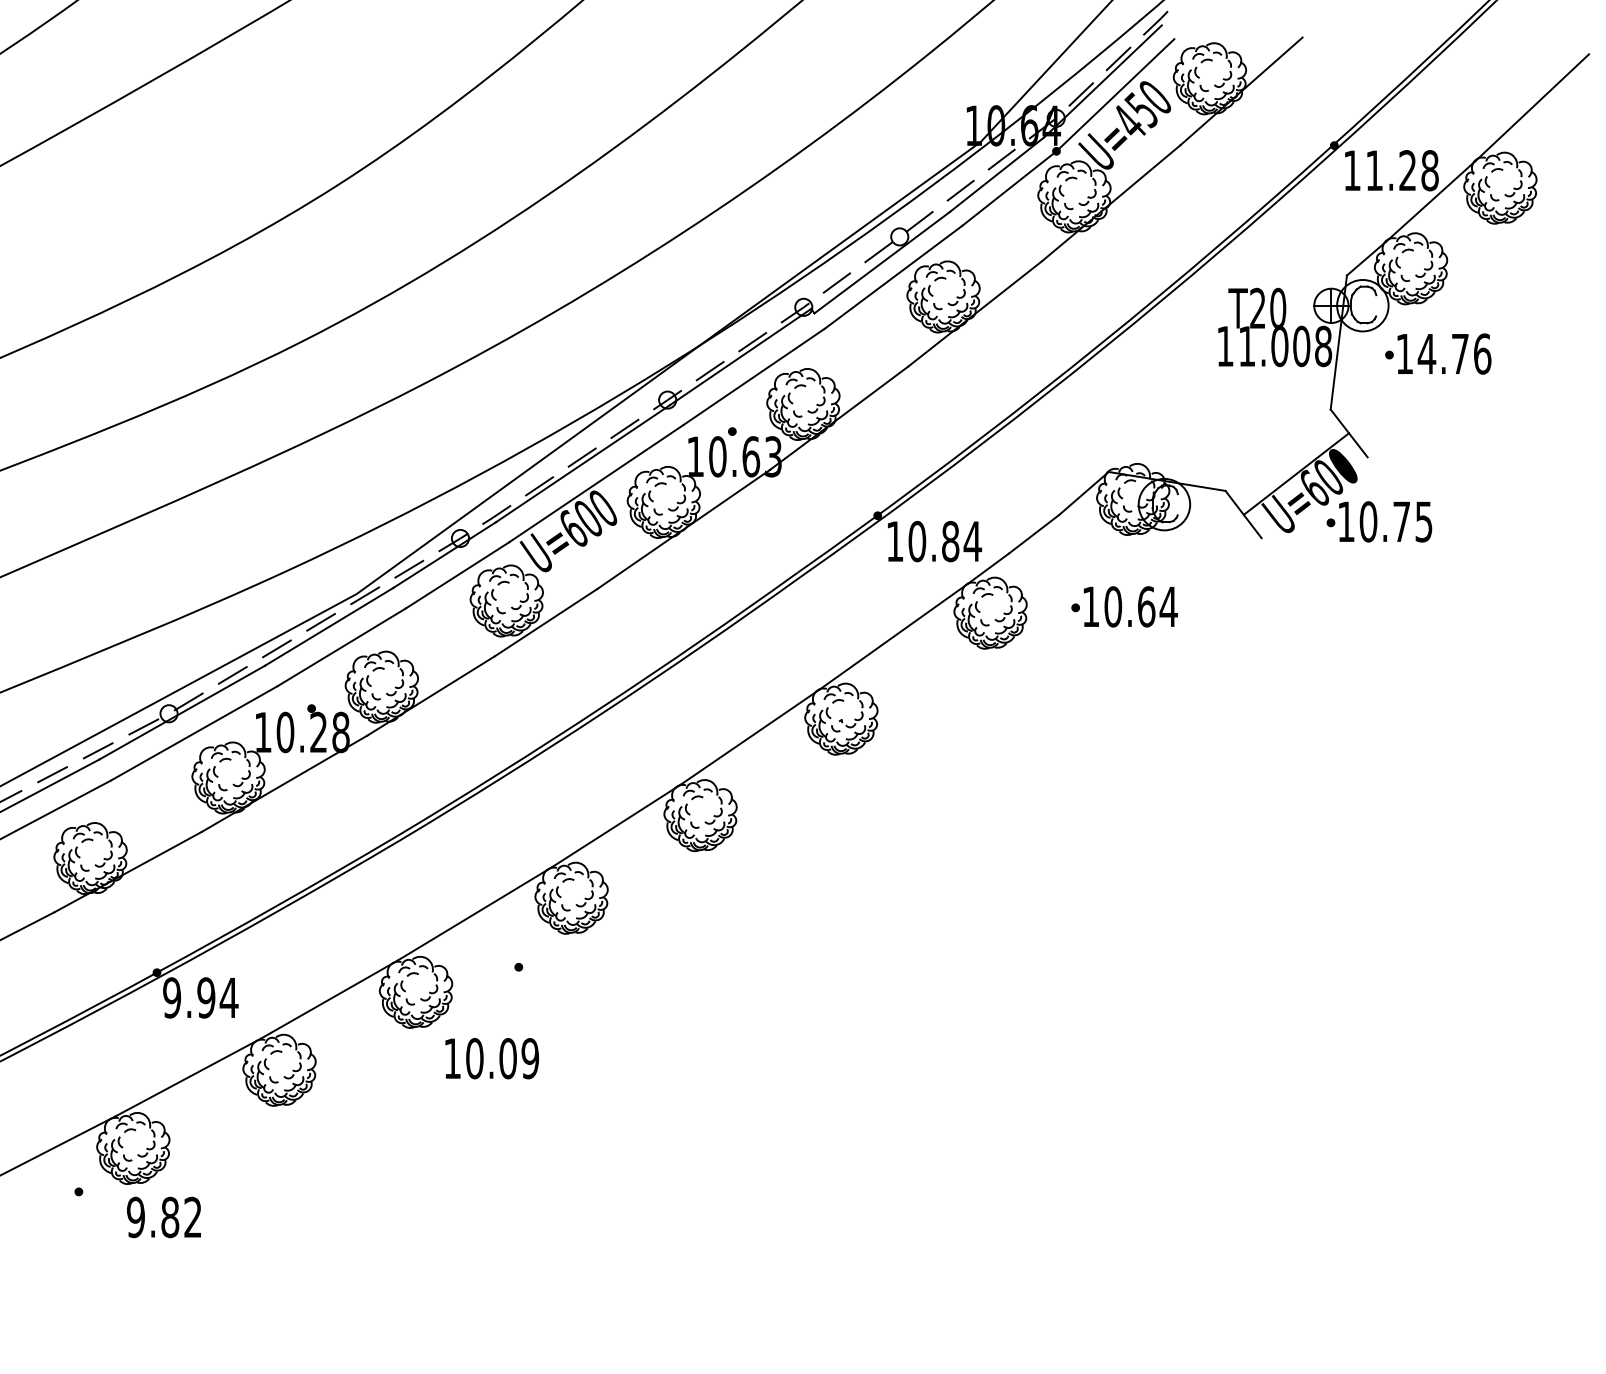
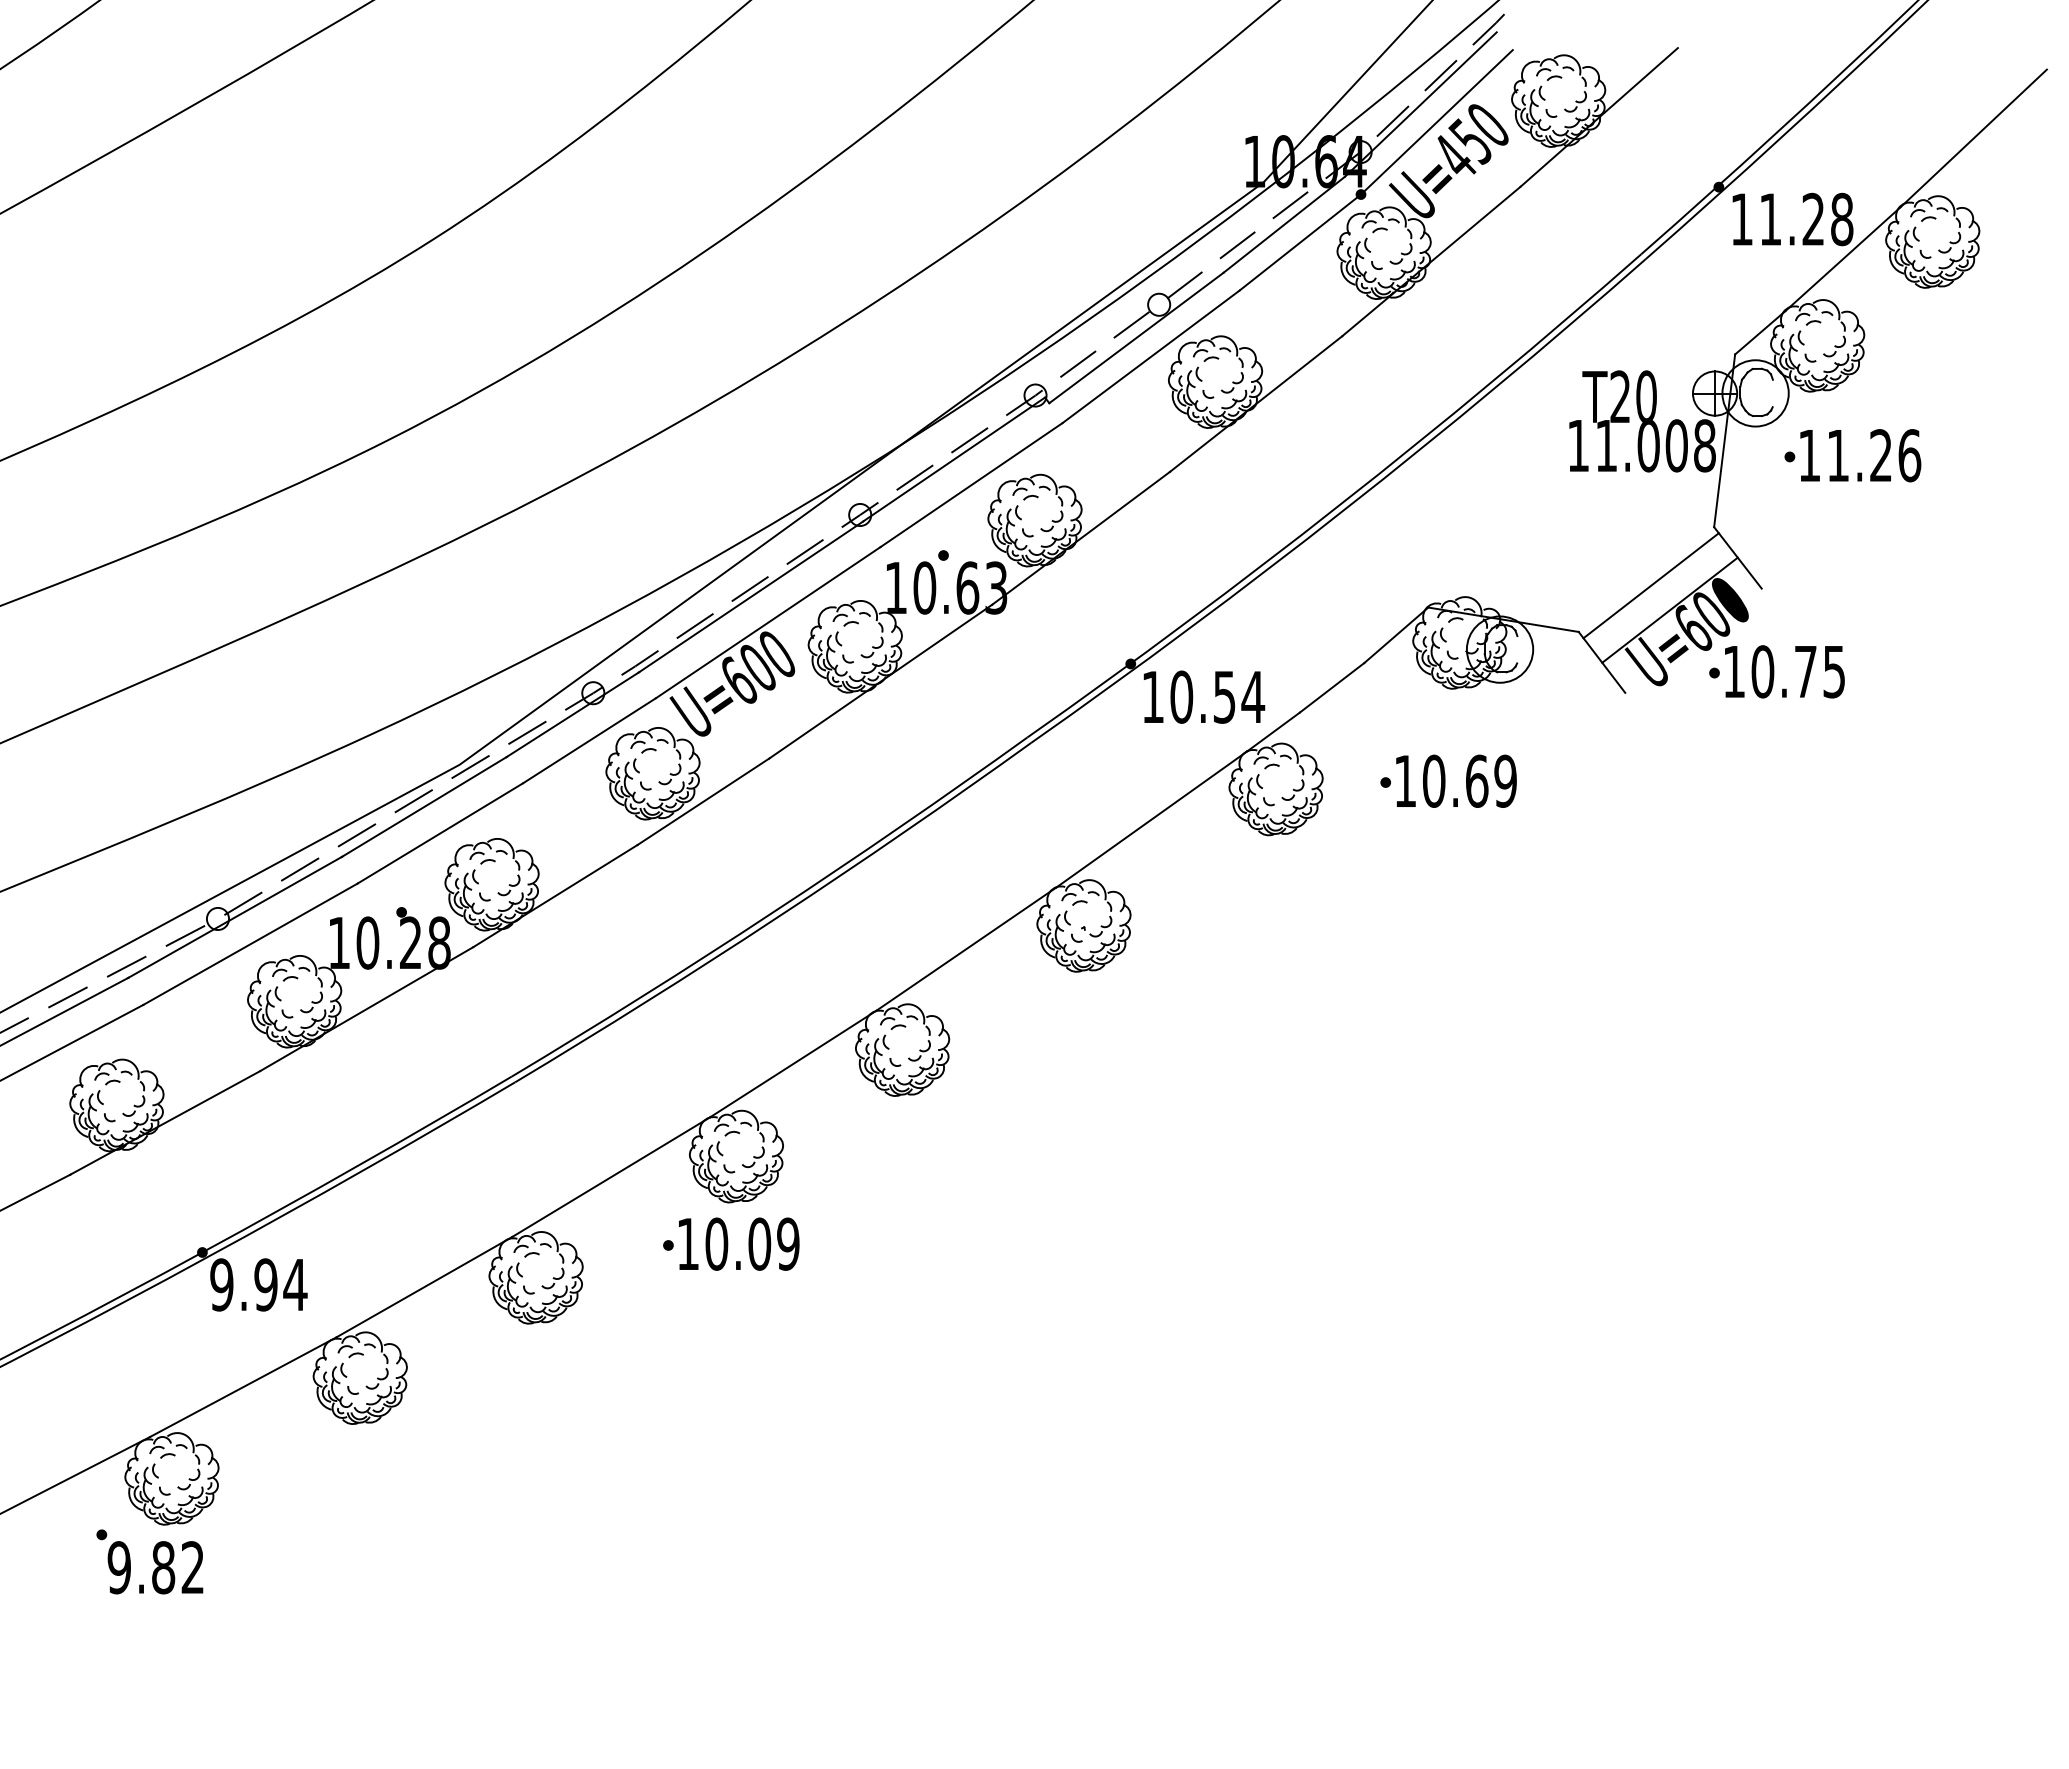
text: (1442, 353) -> (1858, 455), 14.76 -> 11.26
line: (1281, 454) -> (1650, 585), added
text: (950, 541) -> (1224, 696), 10.84 -> 10.54
text: (1168, 606) -> (1505, 780), 10.64 -> 10.69
text: (492, 1058) -> (739, 1243), moved
text: (164, 1217) -> (155, 1567), moved

